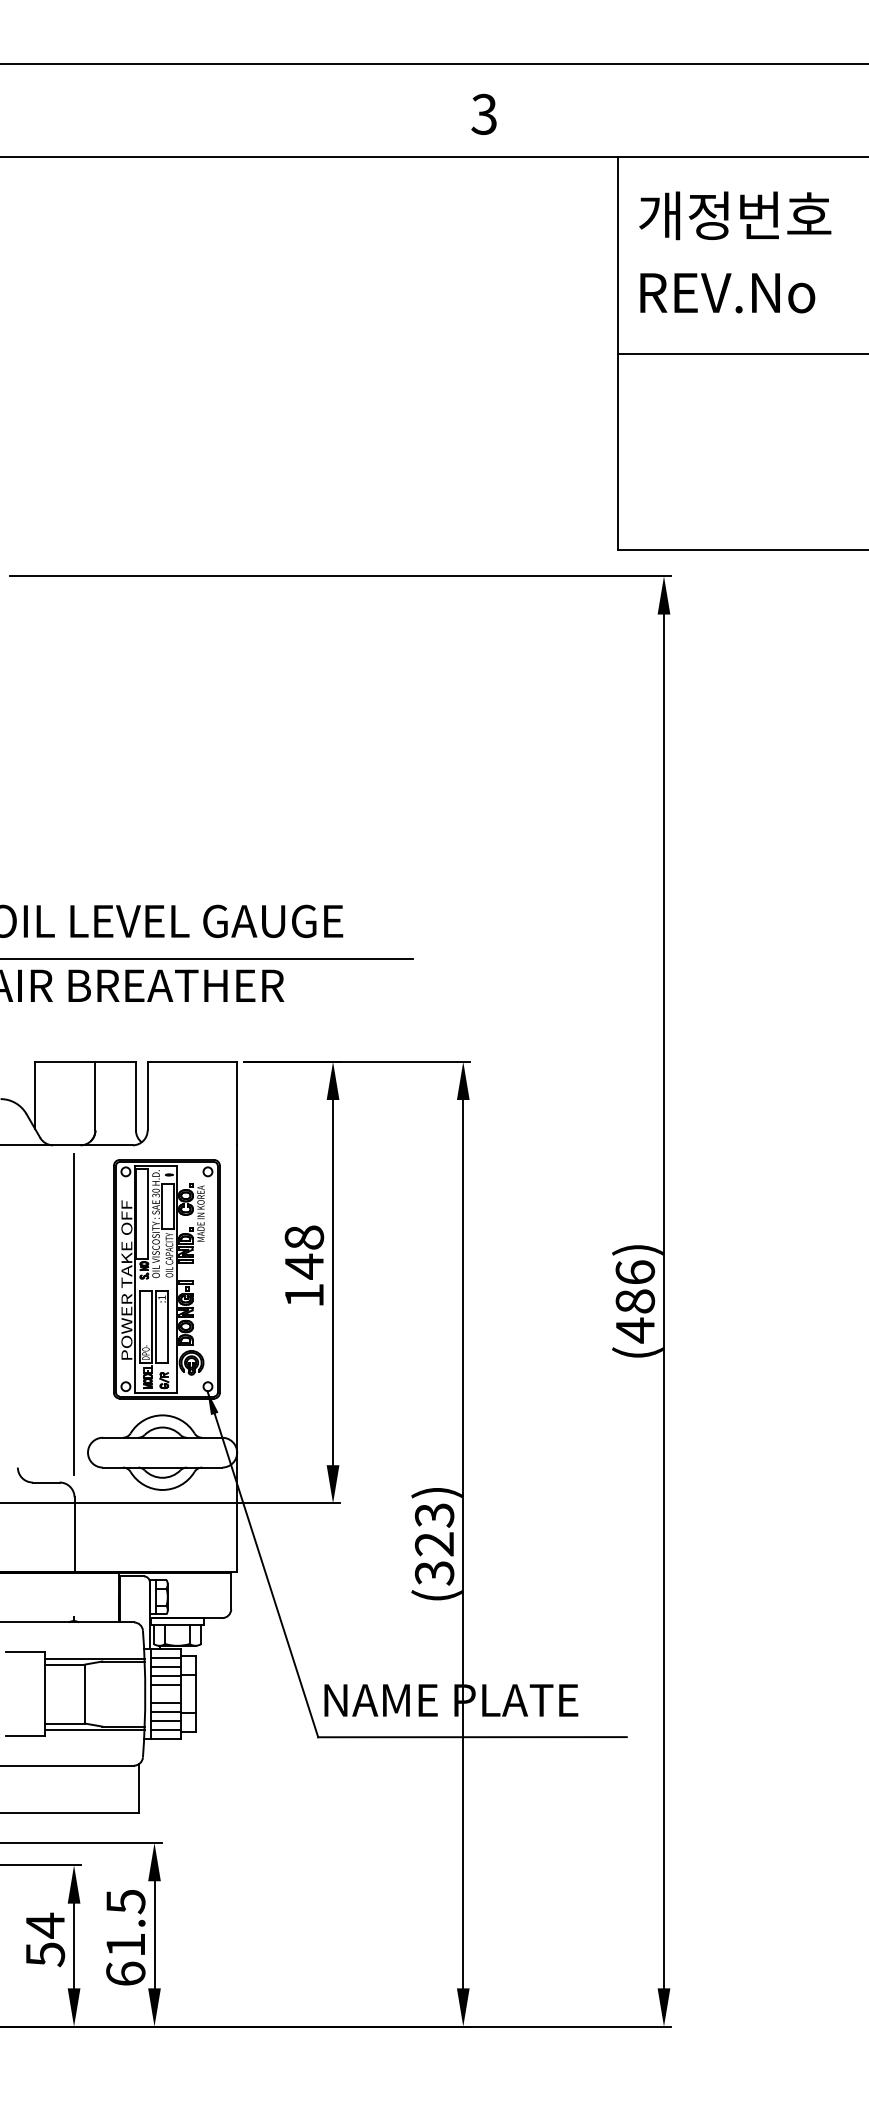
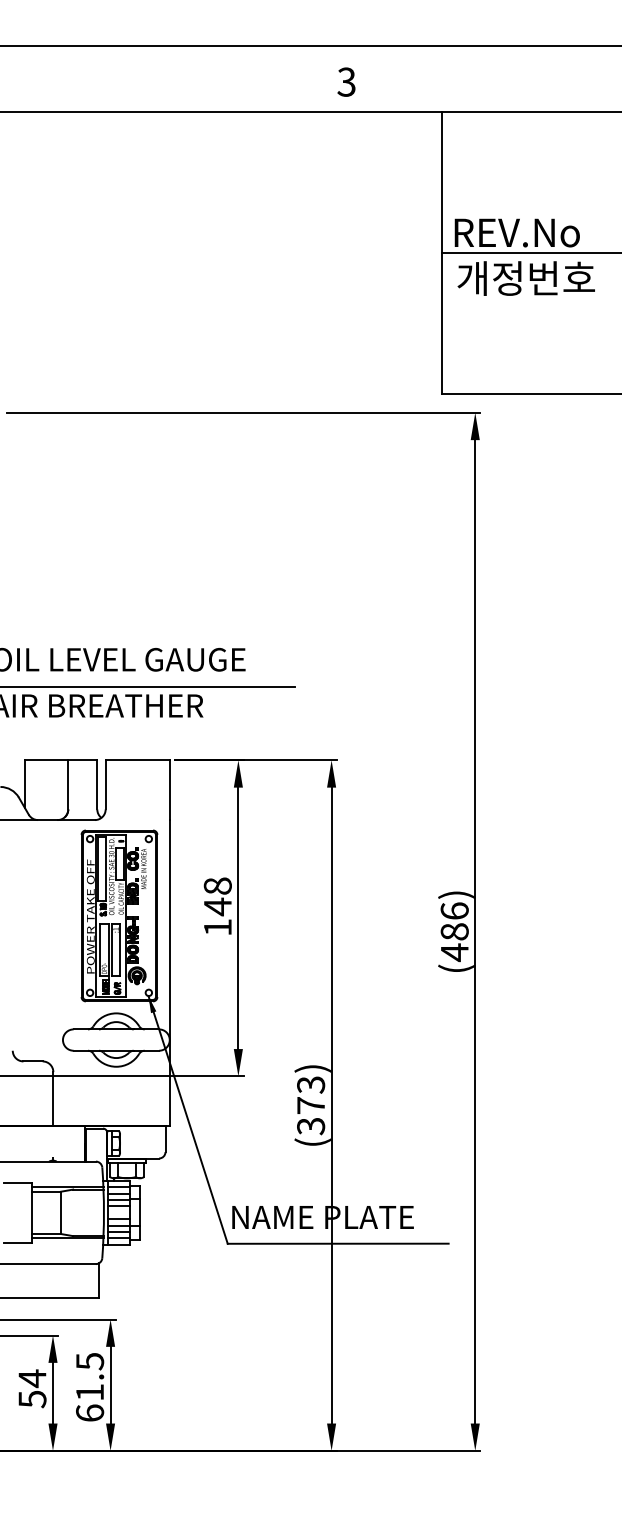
text: (735, 215) -> (526, 278), moved
text: (727, 293) -> (517, 233), moved
line: (74, 1314) -> (53, 941), removed
text: (433, 1544) -> (310, 1105), (323) -> (373)

